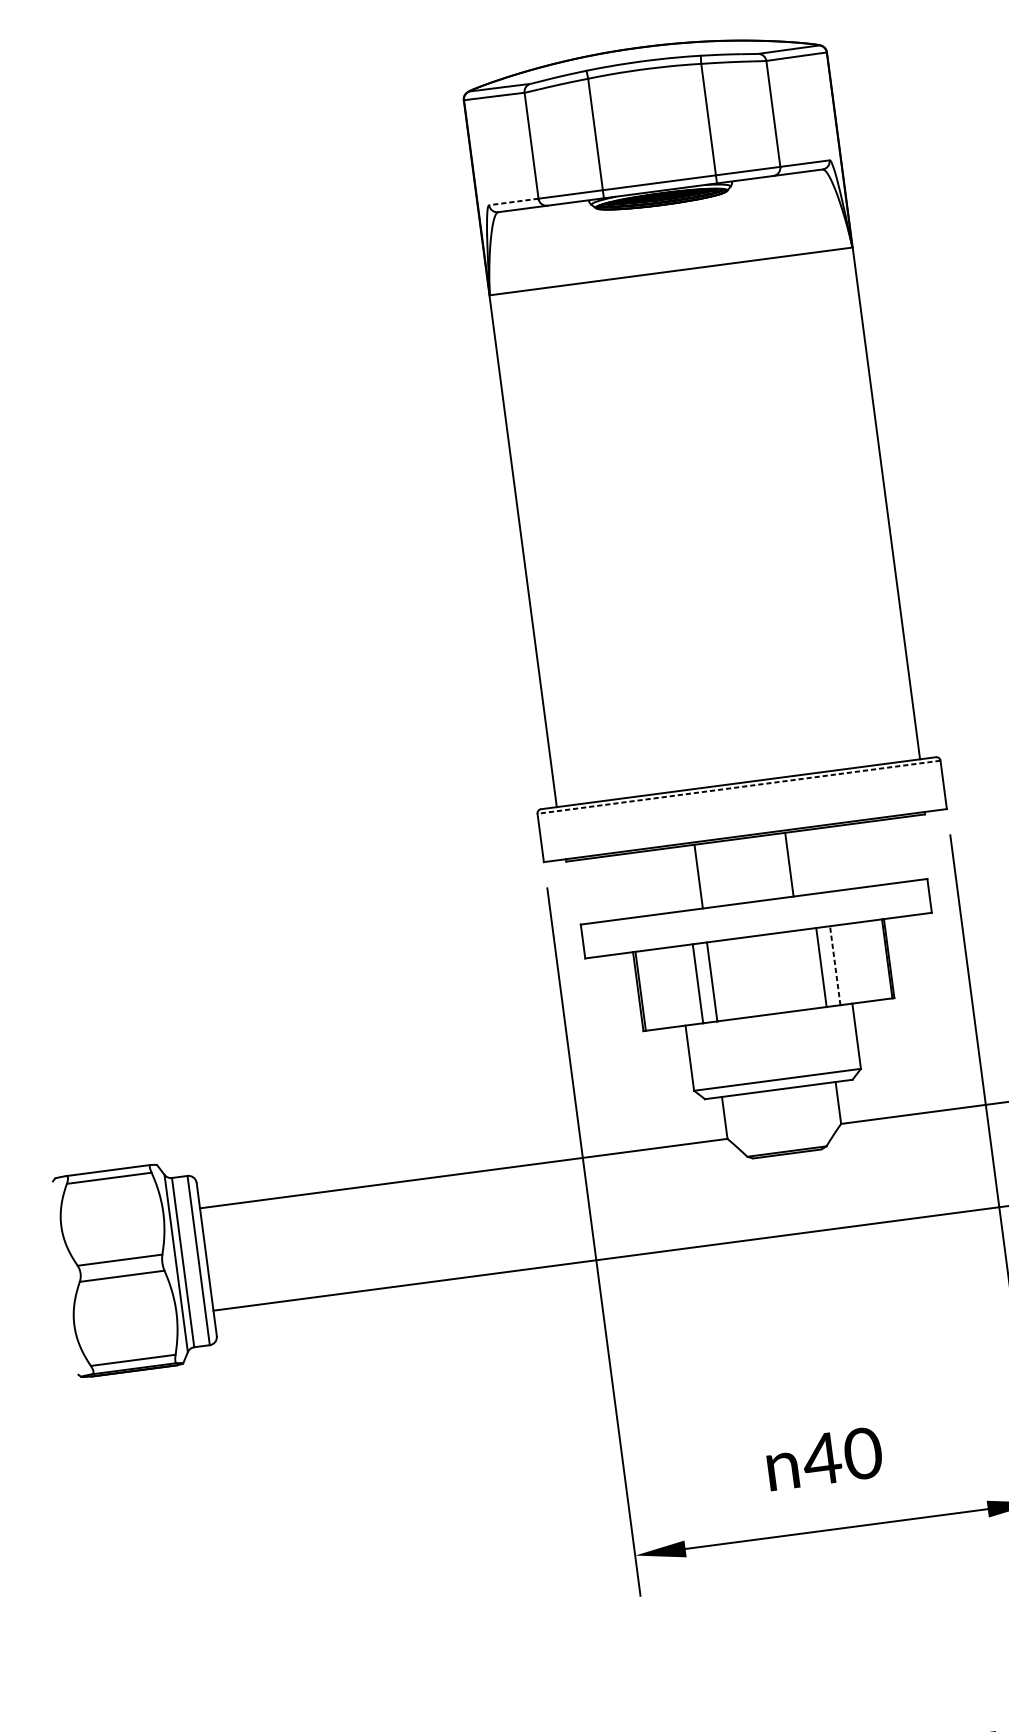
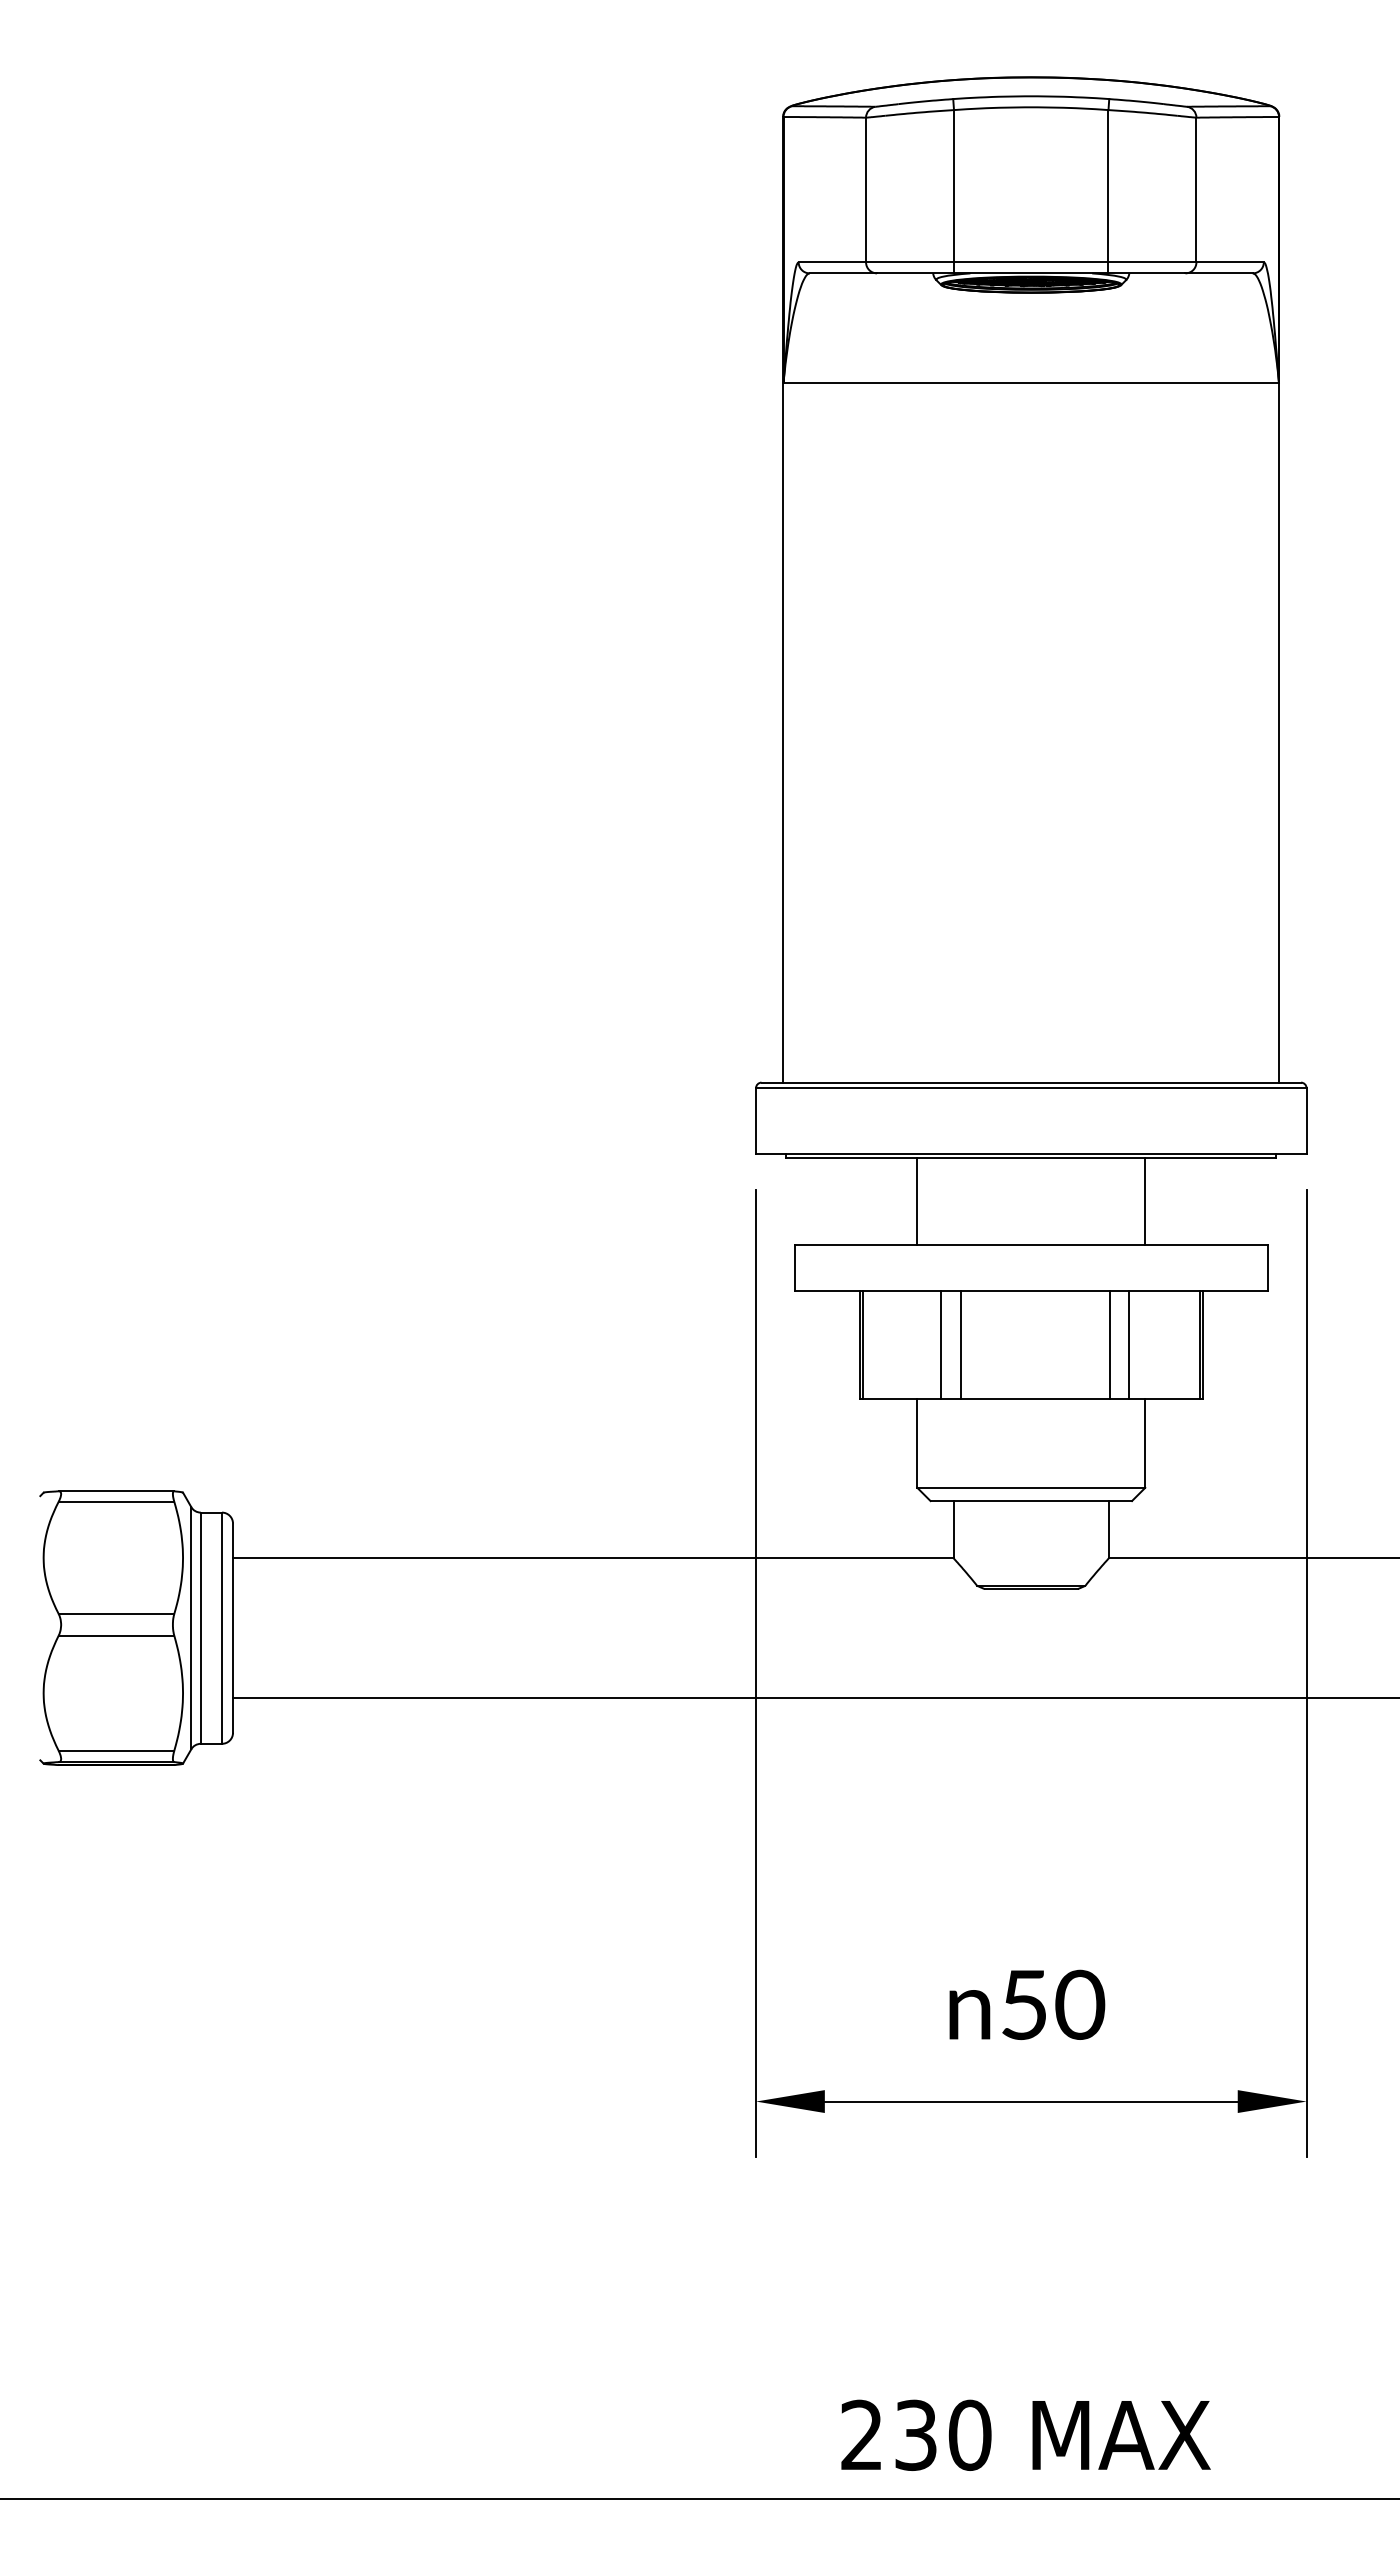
line: (513, 202) -> (832, 262), dashed -> solid
line: (738, 787) -> (1030, 1088), dashed -> solid
line: (789, 864) -> (1145, 1200), moved
line: (698, 876) -> (917, 1200), moved
line: (834, 965) -> (1128, 1344), dashed -> solid
text: (821, 1459) -> (1023, 2005), 40 -> 50

